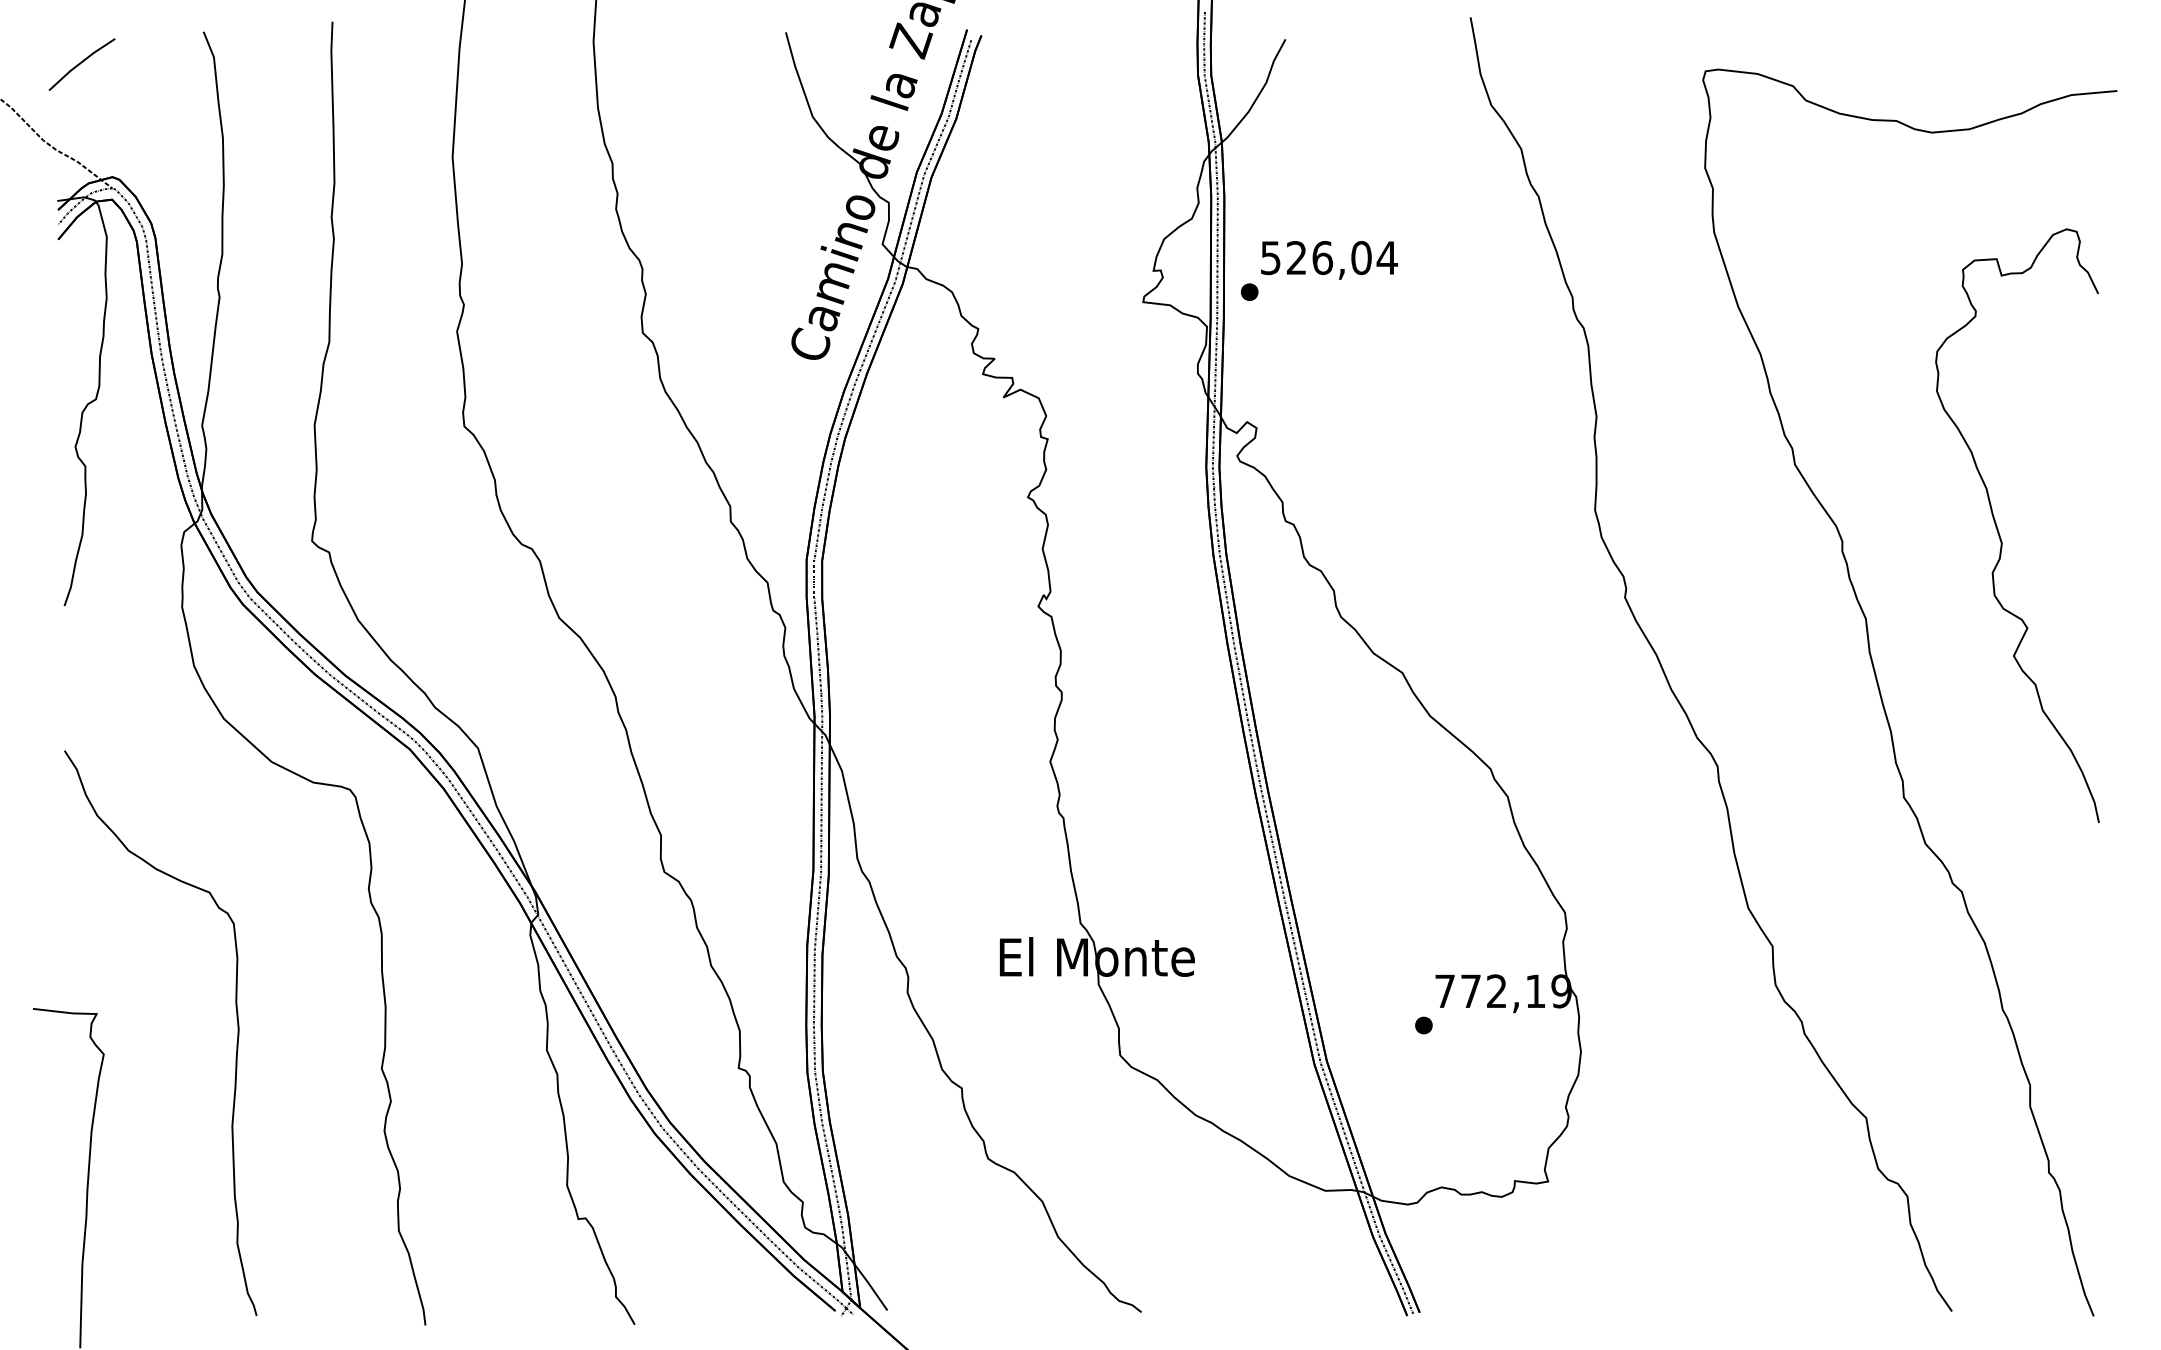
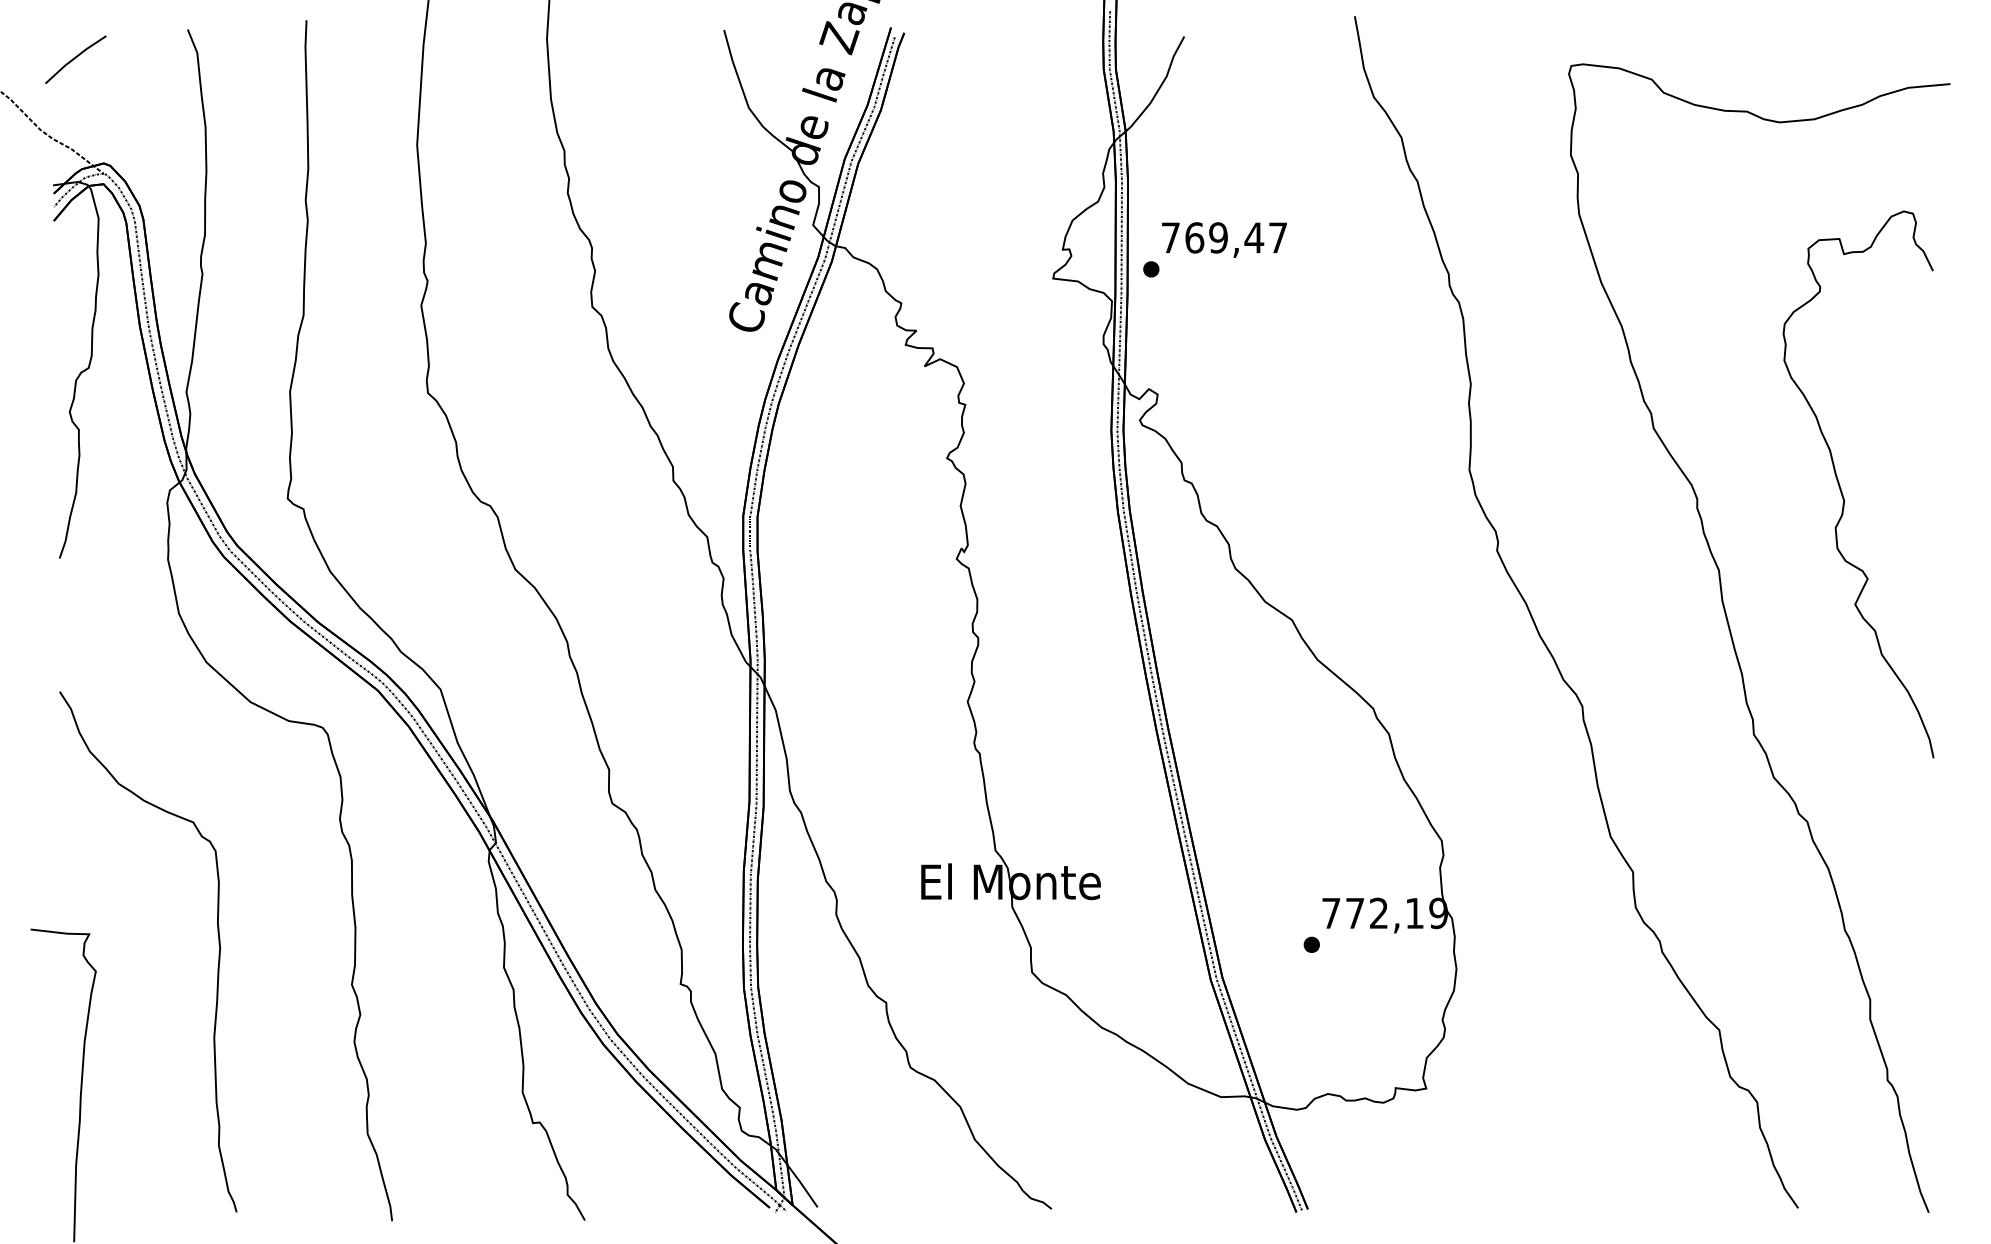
text: (1329, 258) -> (1224, 238), 526,04 -> 769,47

